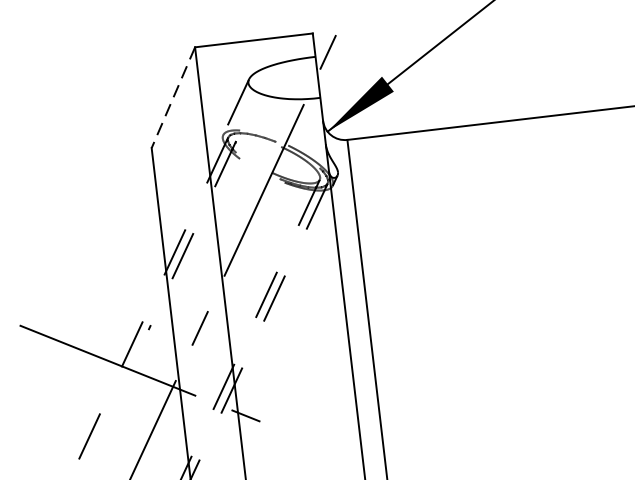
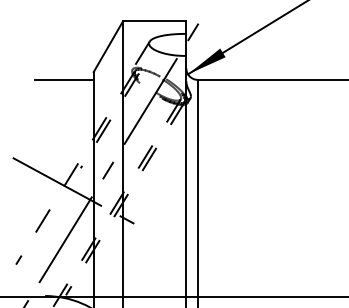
line: (173, 99) -> (108, 47), dashed -> solid
line: (98, 168) -> (64, 79), added

